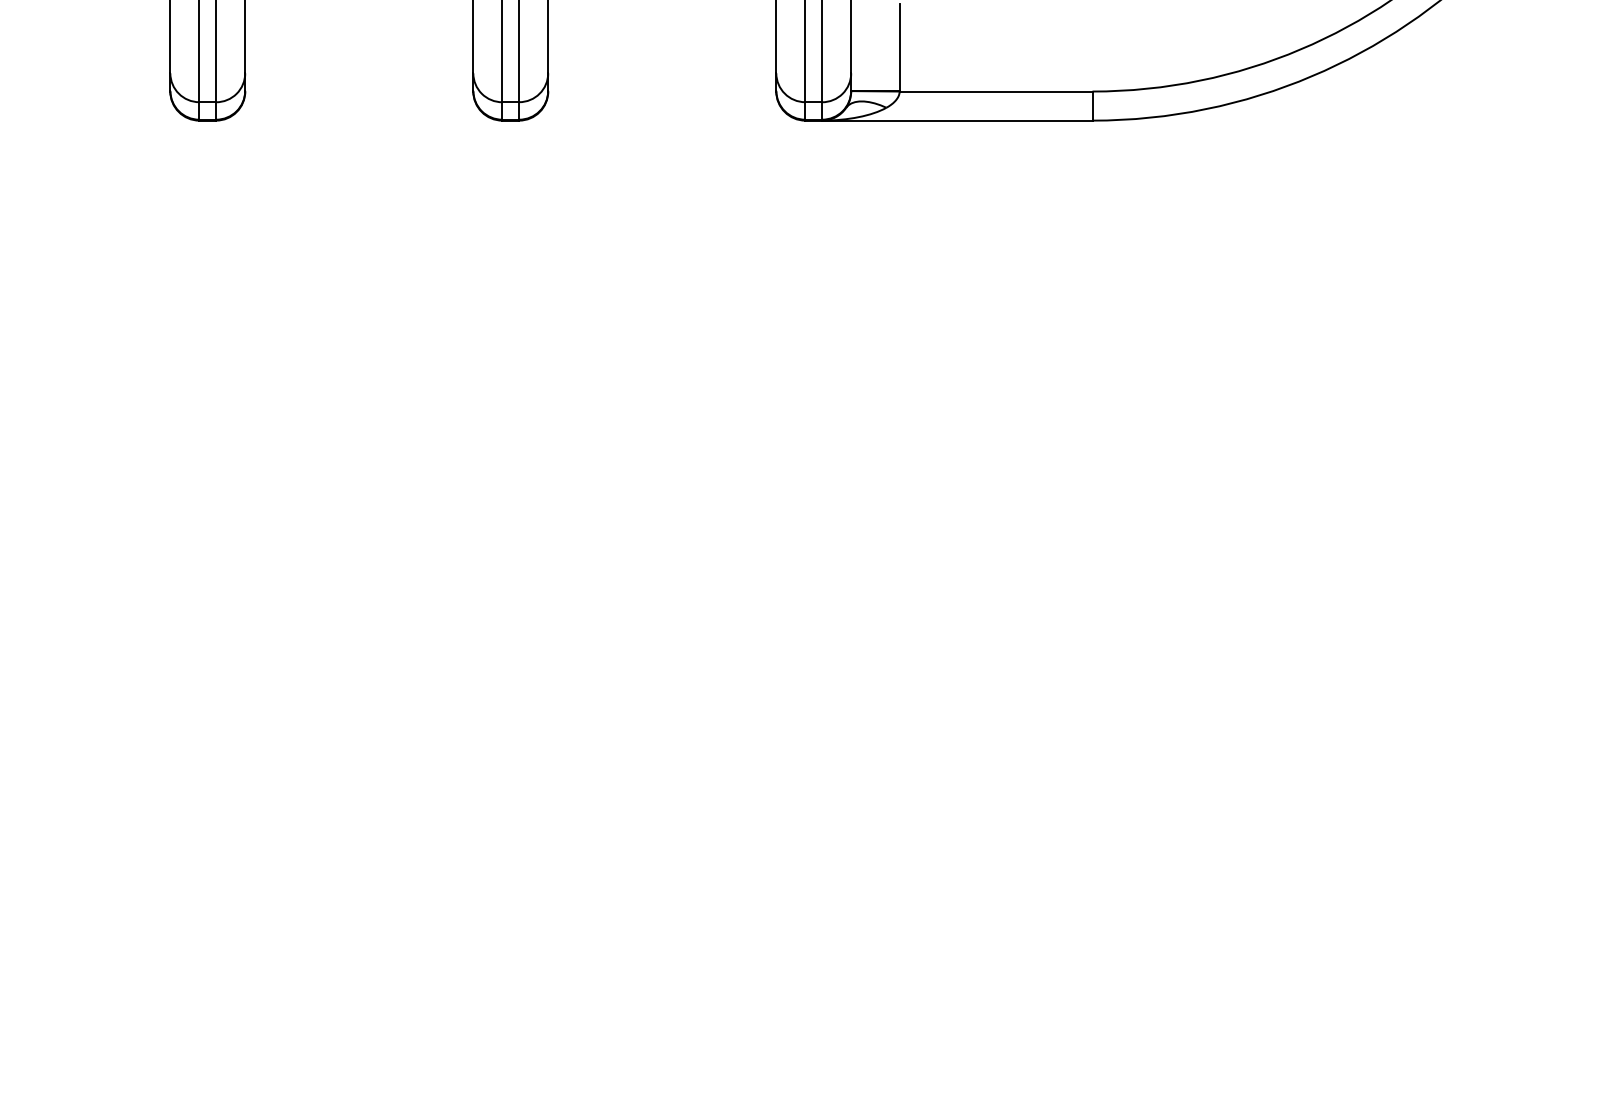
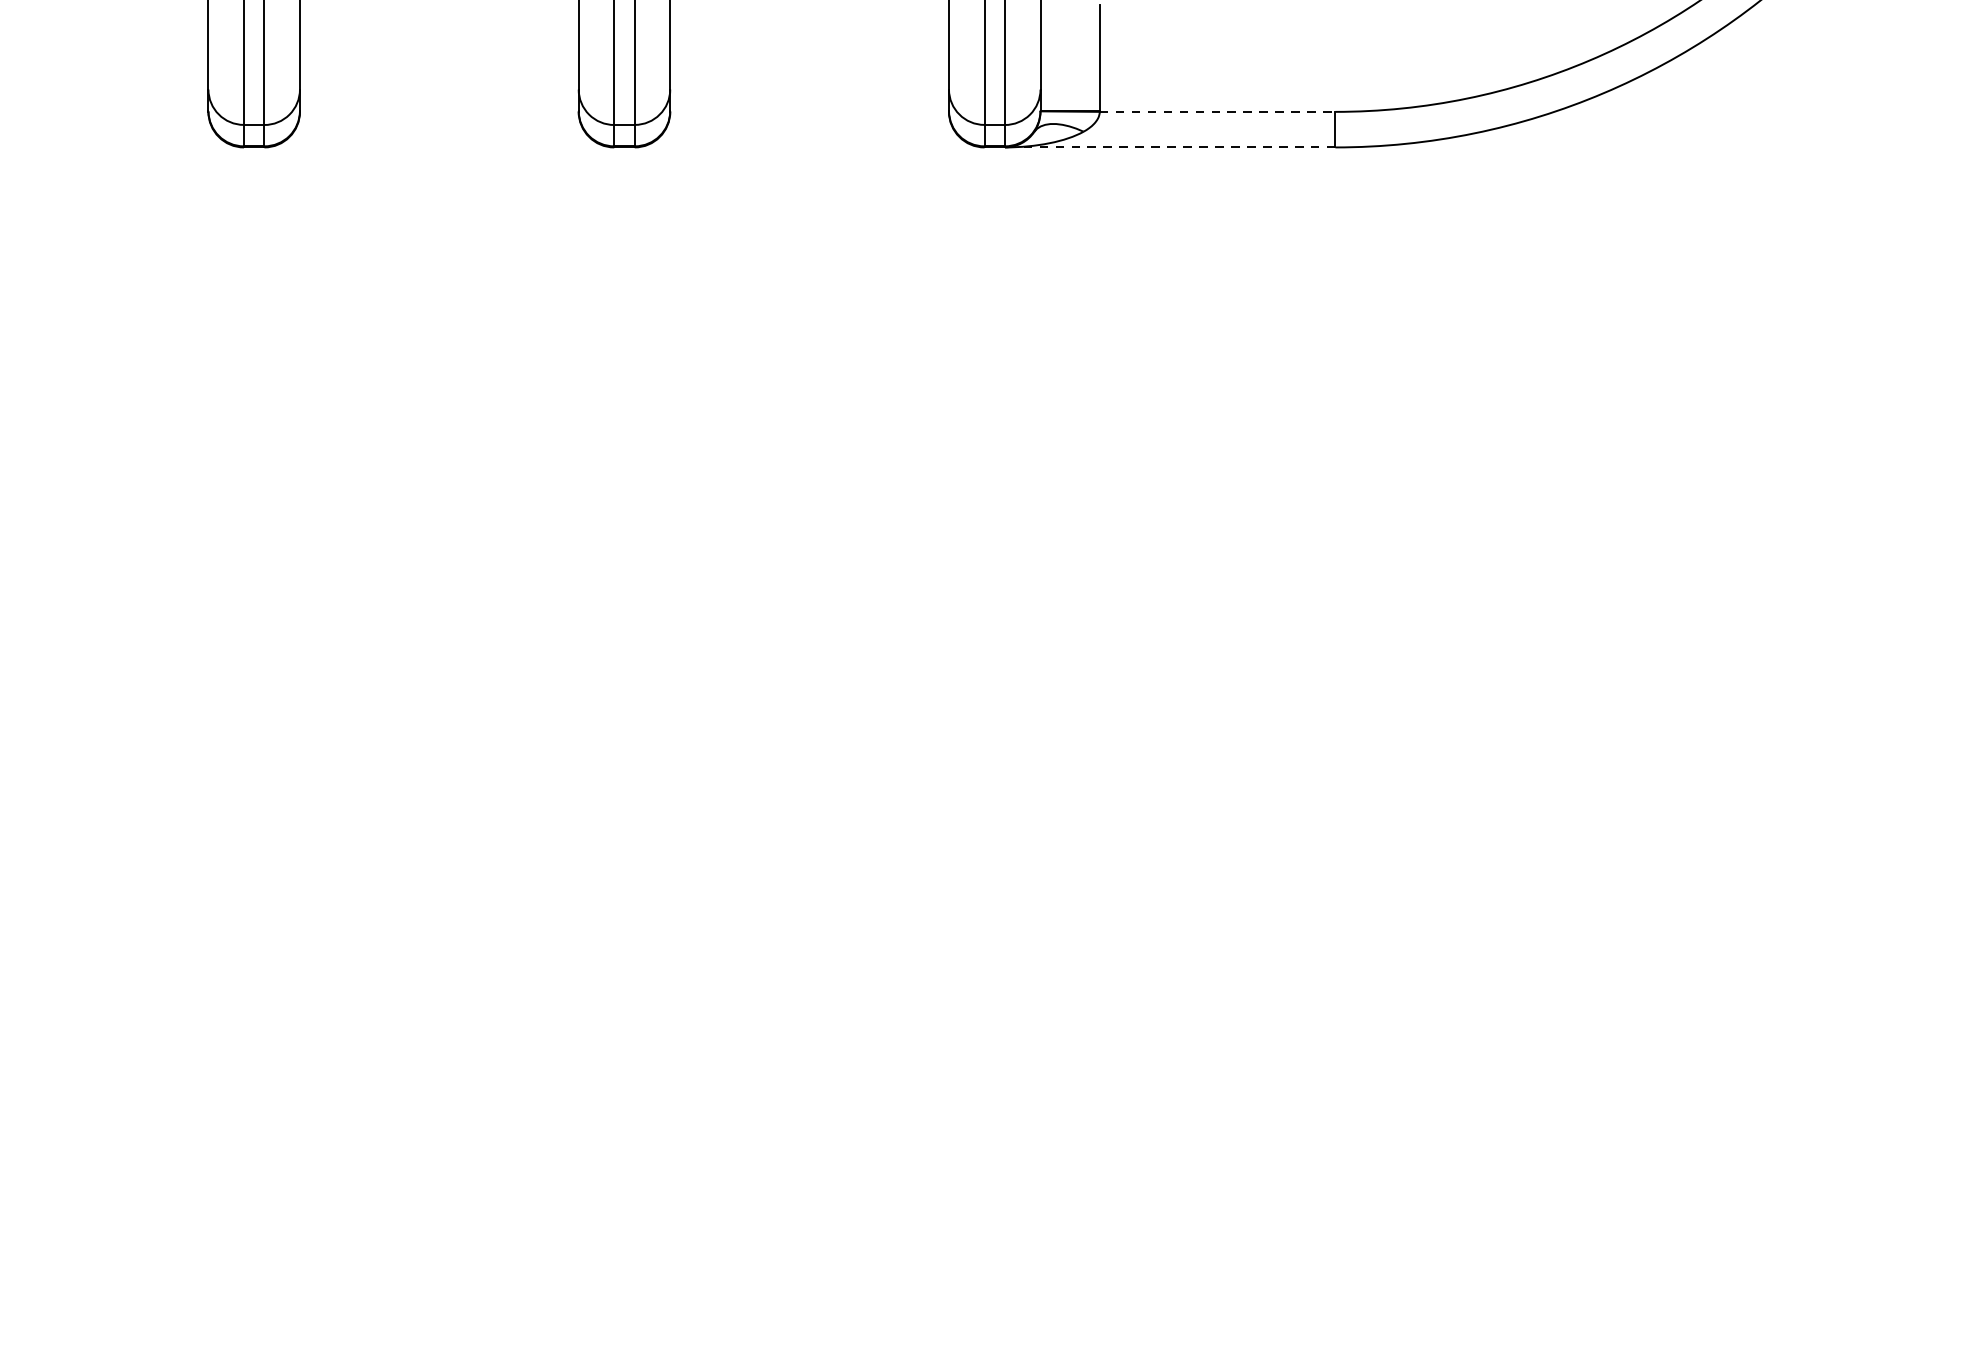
line: (996, 91) -> (1218, 111), solid -> dashed
line: (956, 120) -> (1169, 147), solid -> dashed

